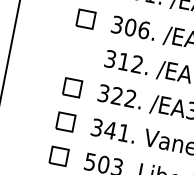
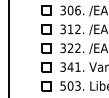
part: (80, 53) -> (46, 29), added

